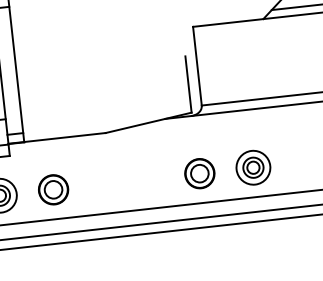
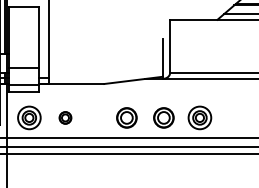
part: (144, 179) -> (126, 117), added
part: (53, 189) -> (65, 117), size x0.6

